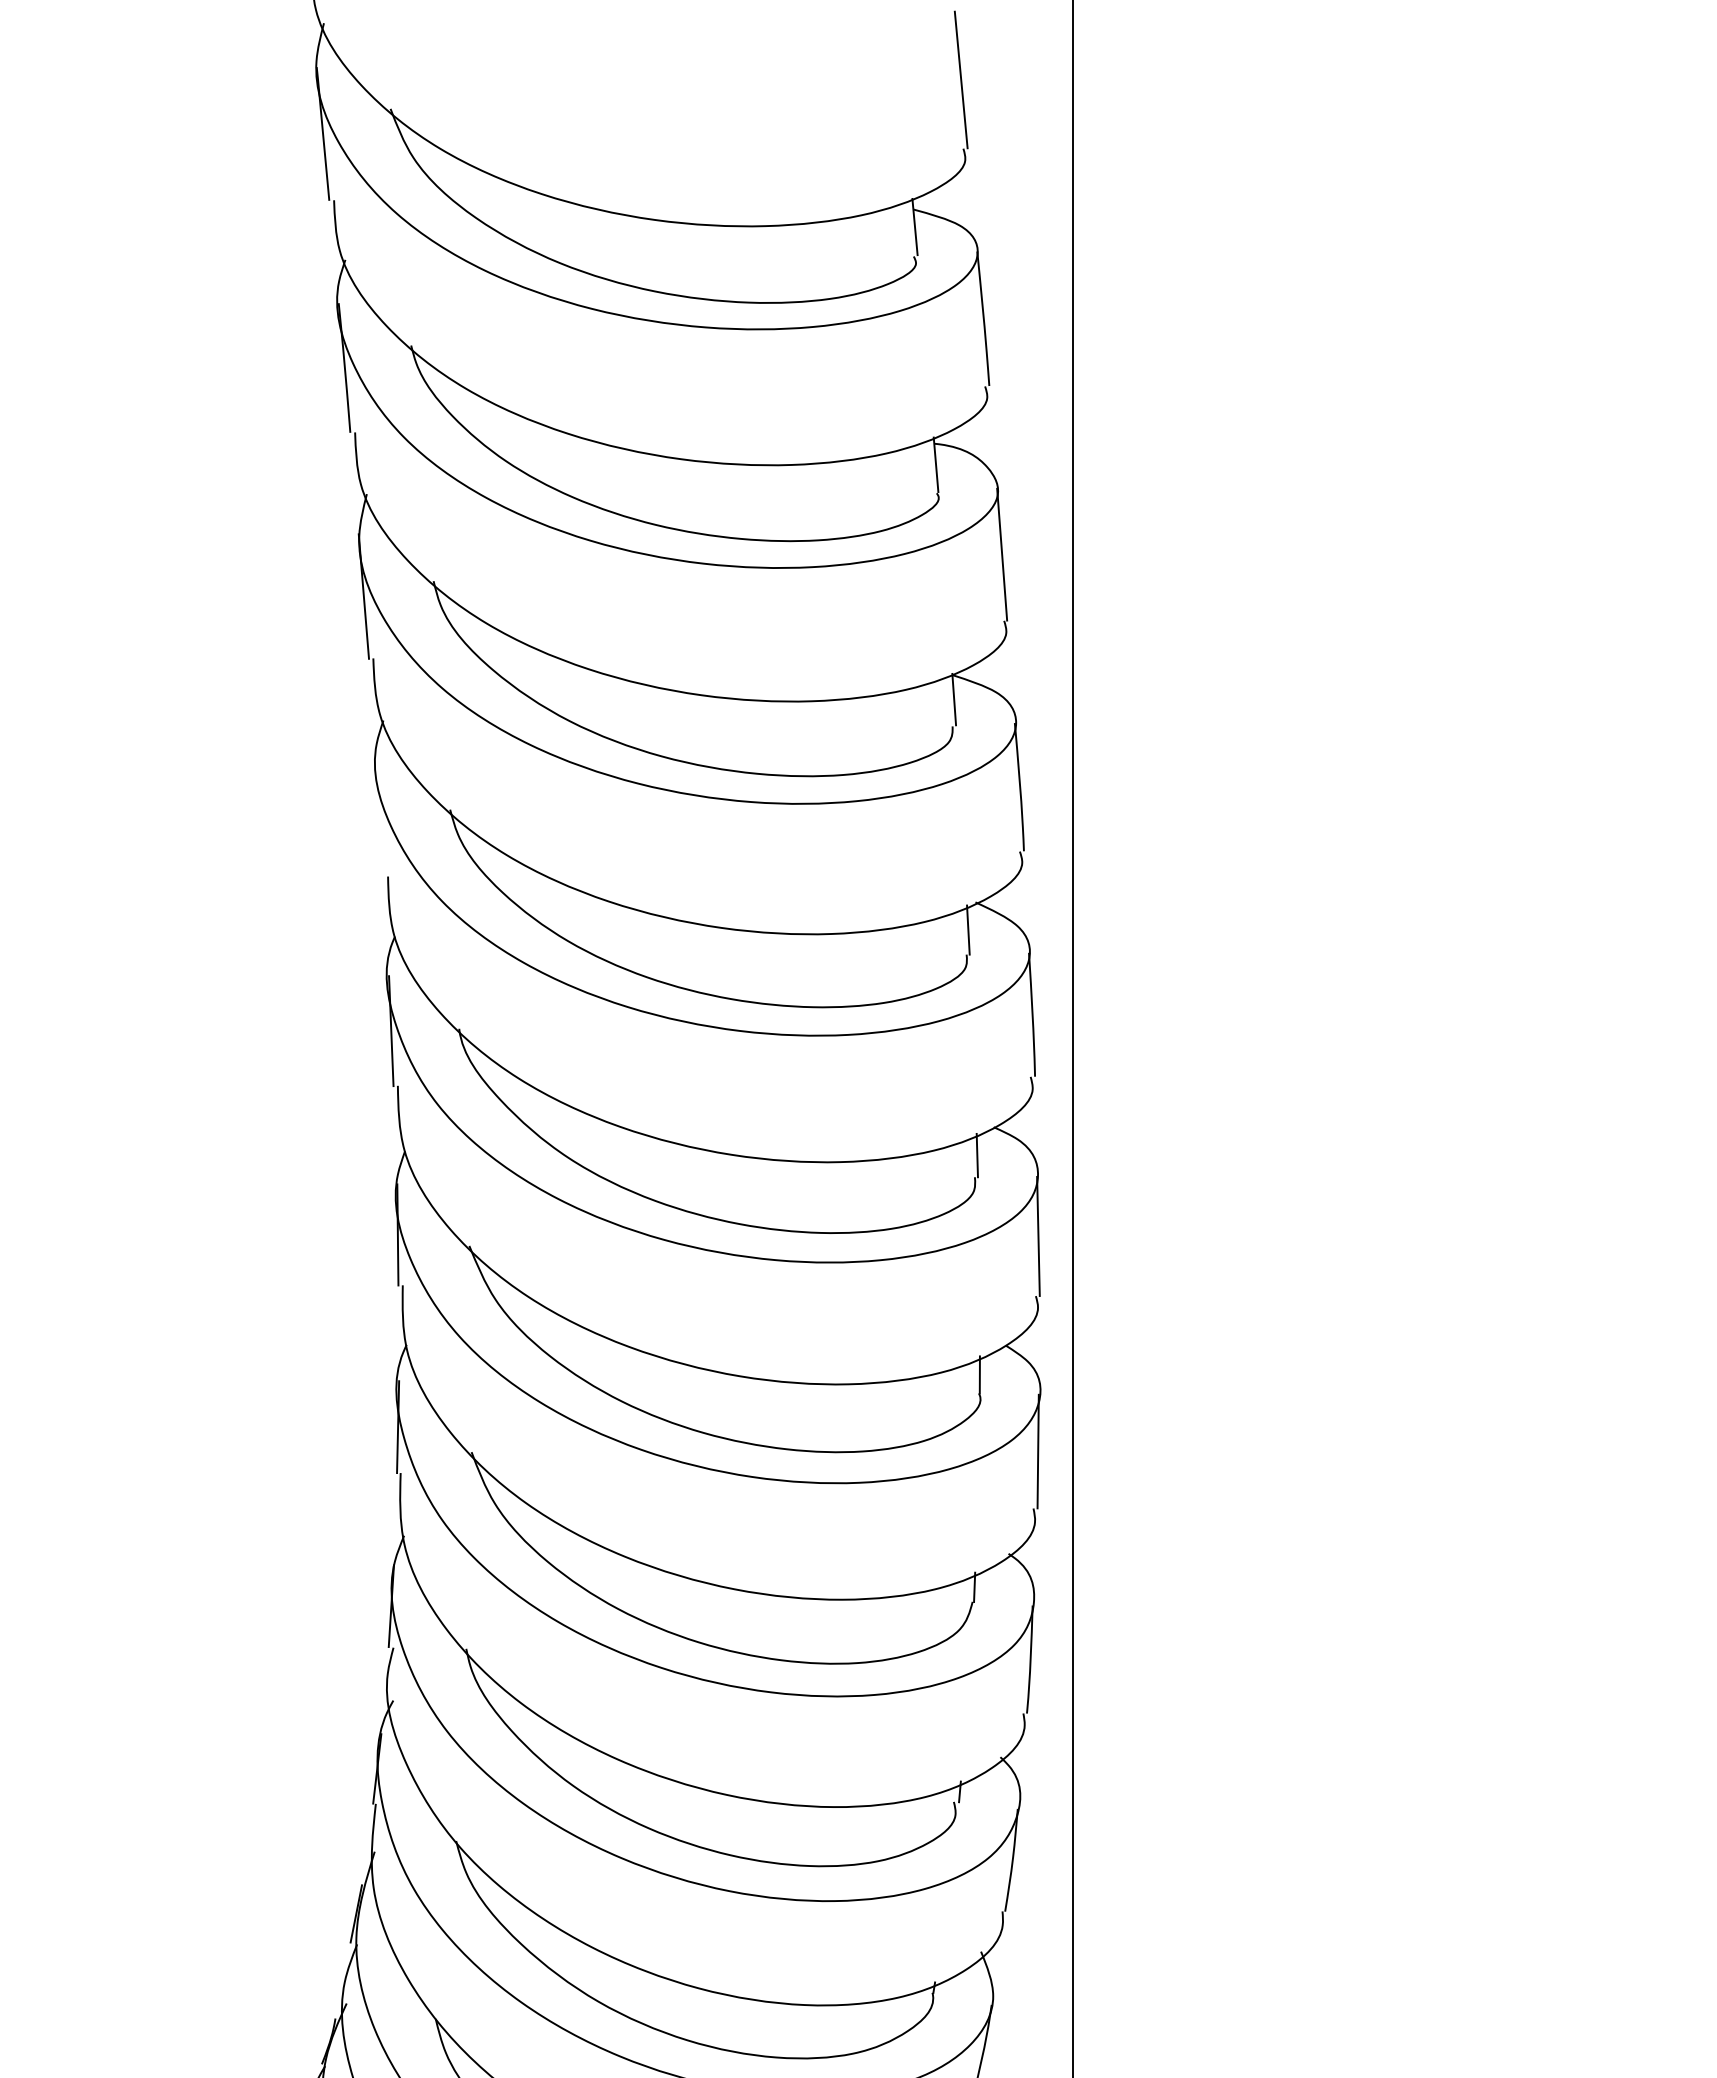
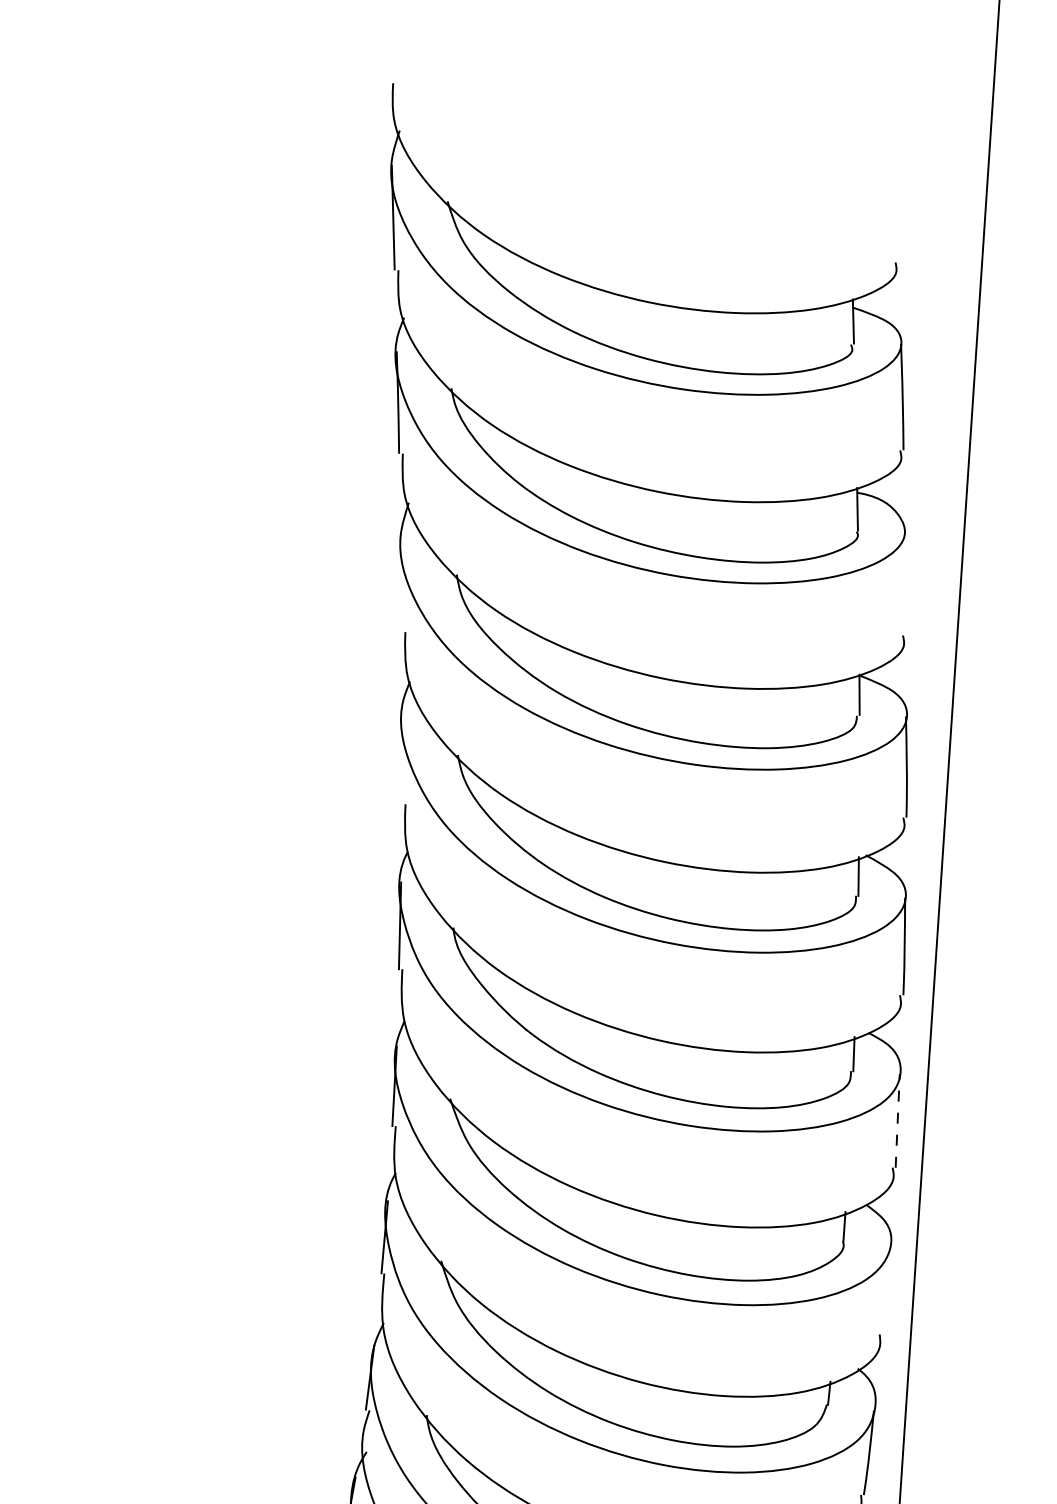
line: (960, 79) -> (896, 208), removed
line: (1002, 554) -> (905, 583), removed
line: (363, 596) -> (400, 582), removed
line: (1038, 1236) -> (897, 1120), solid -> dashed
line: (1037, 1451) -> (885, 1289), removed

